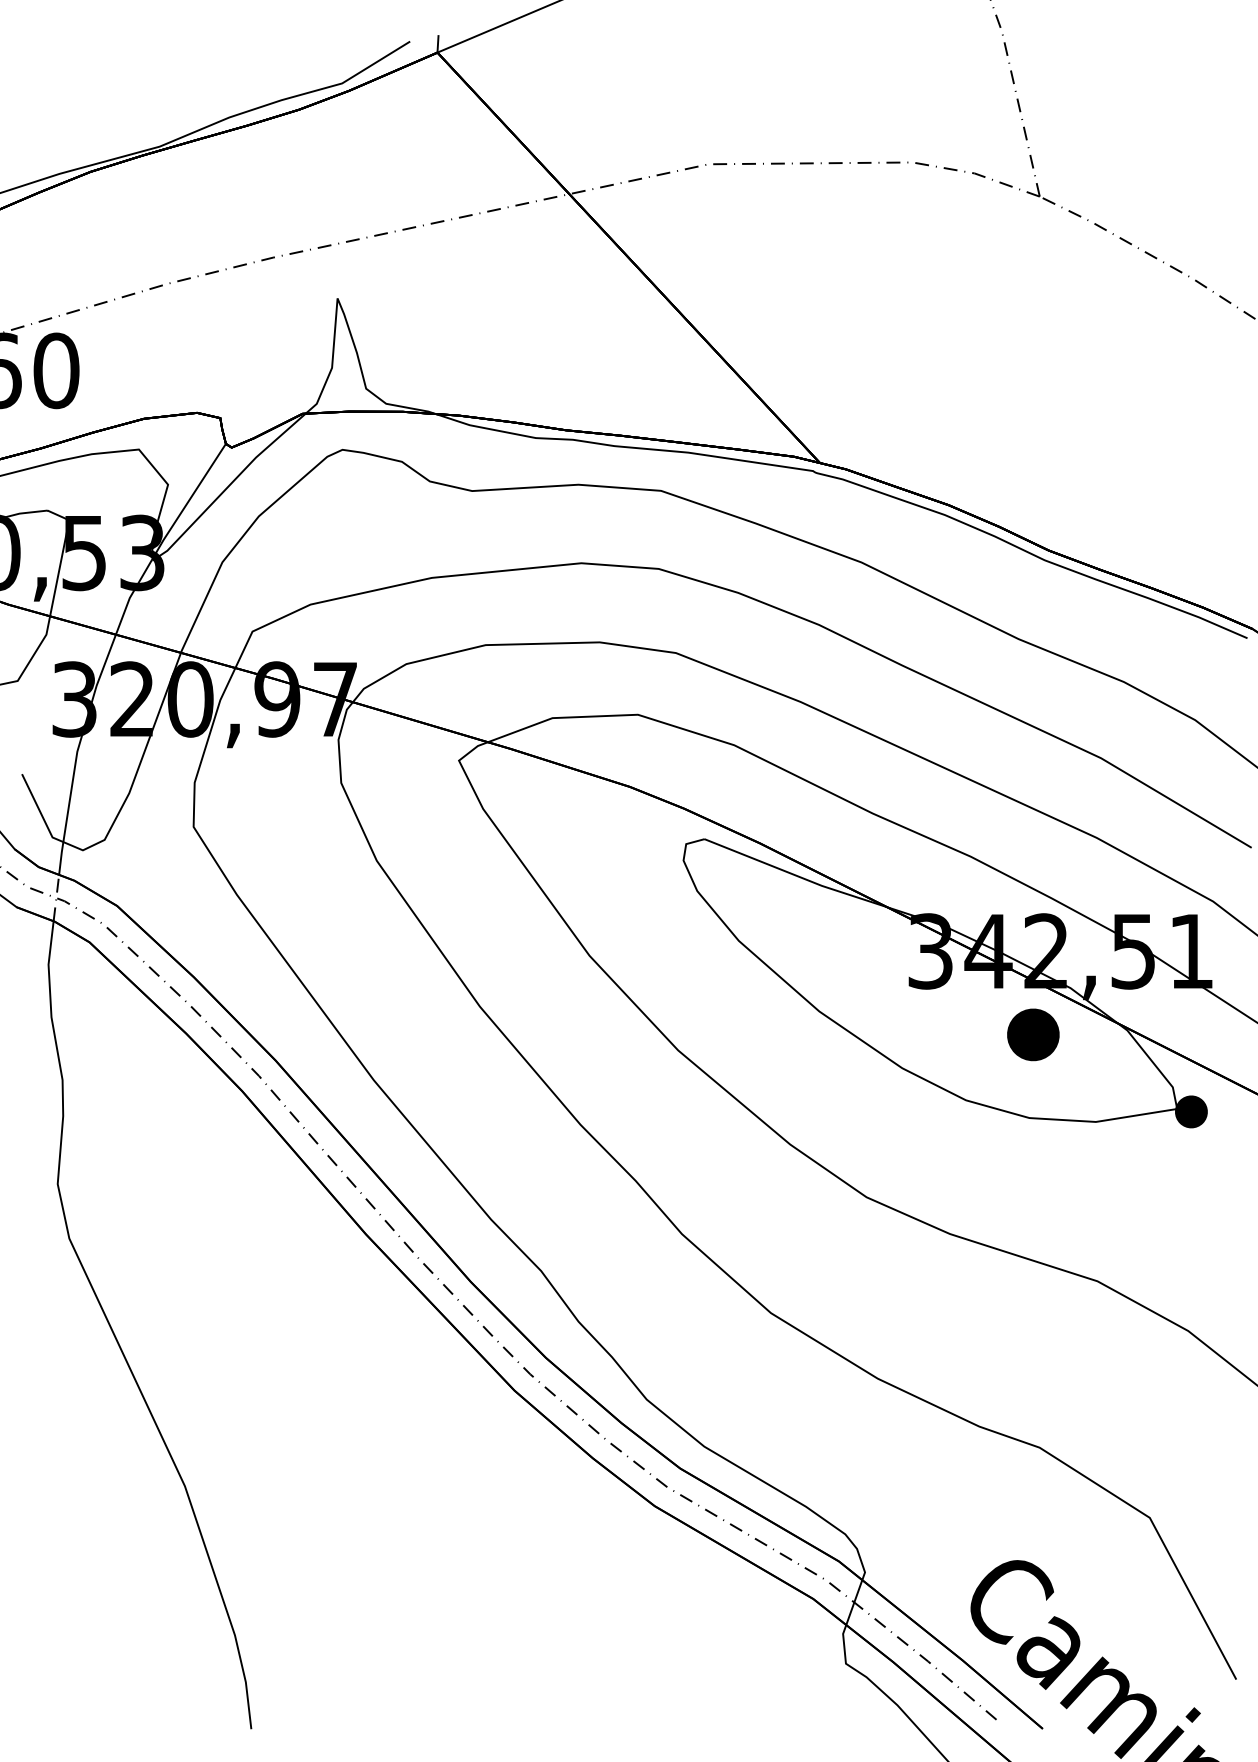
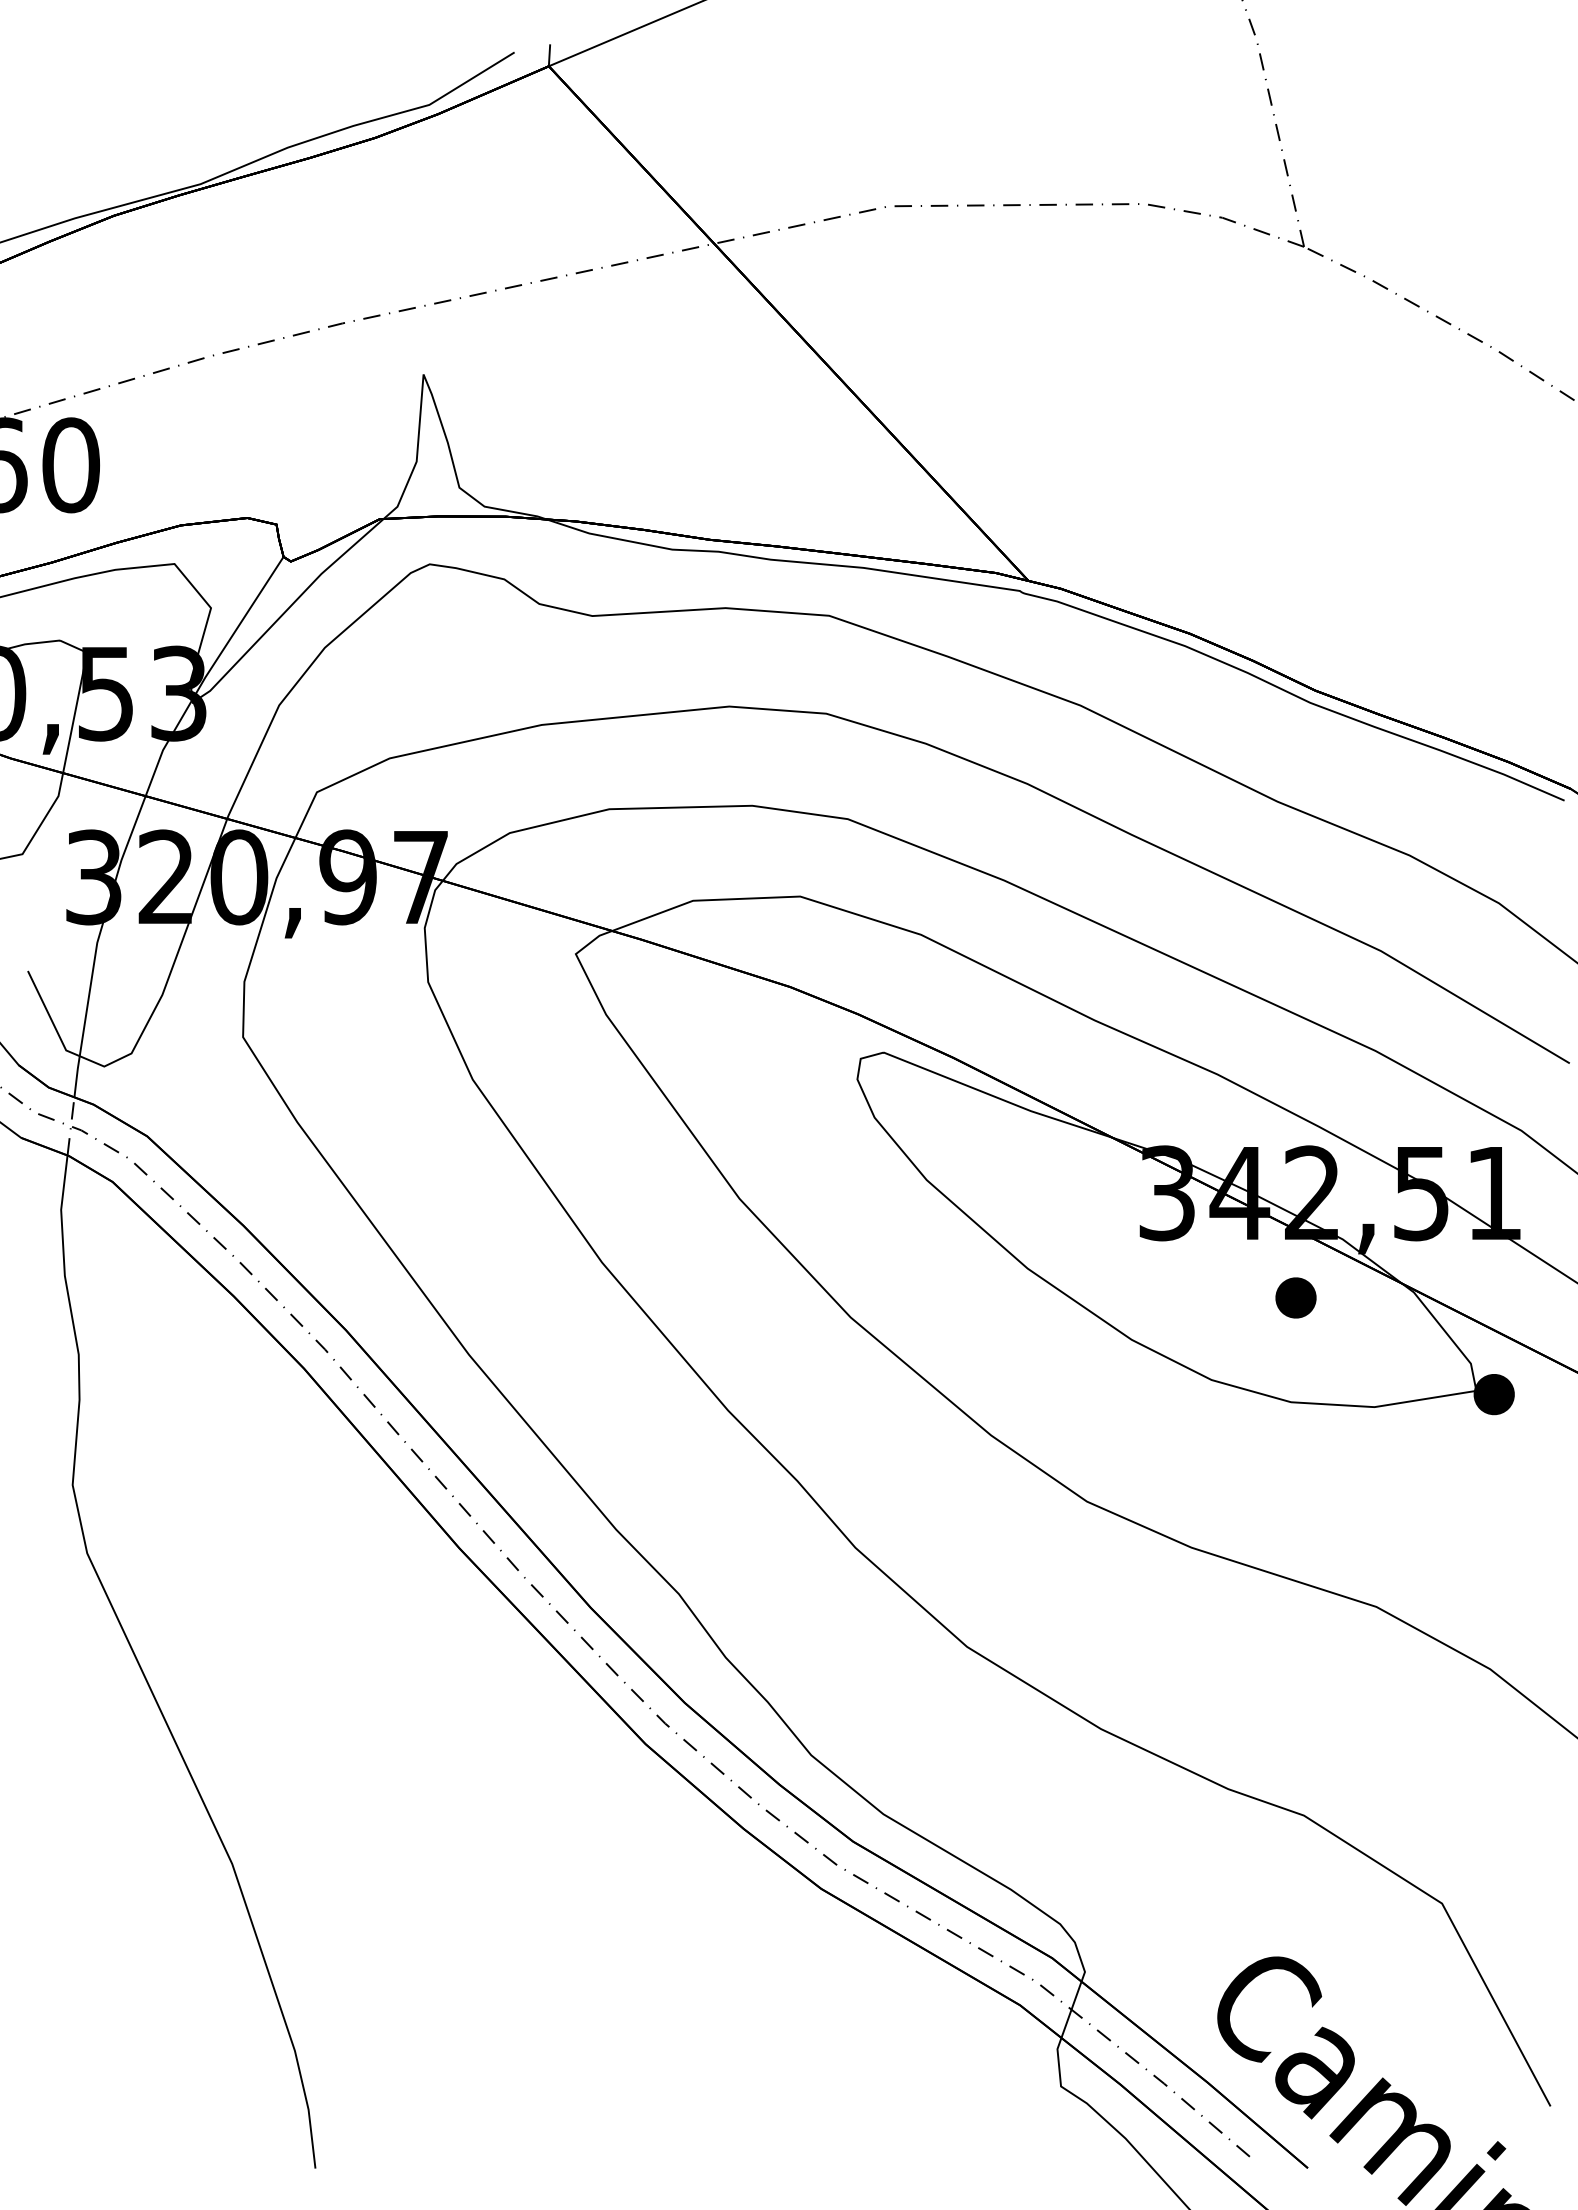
part: (1032, 1034) -> (1295, 1297), size x0.62

